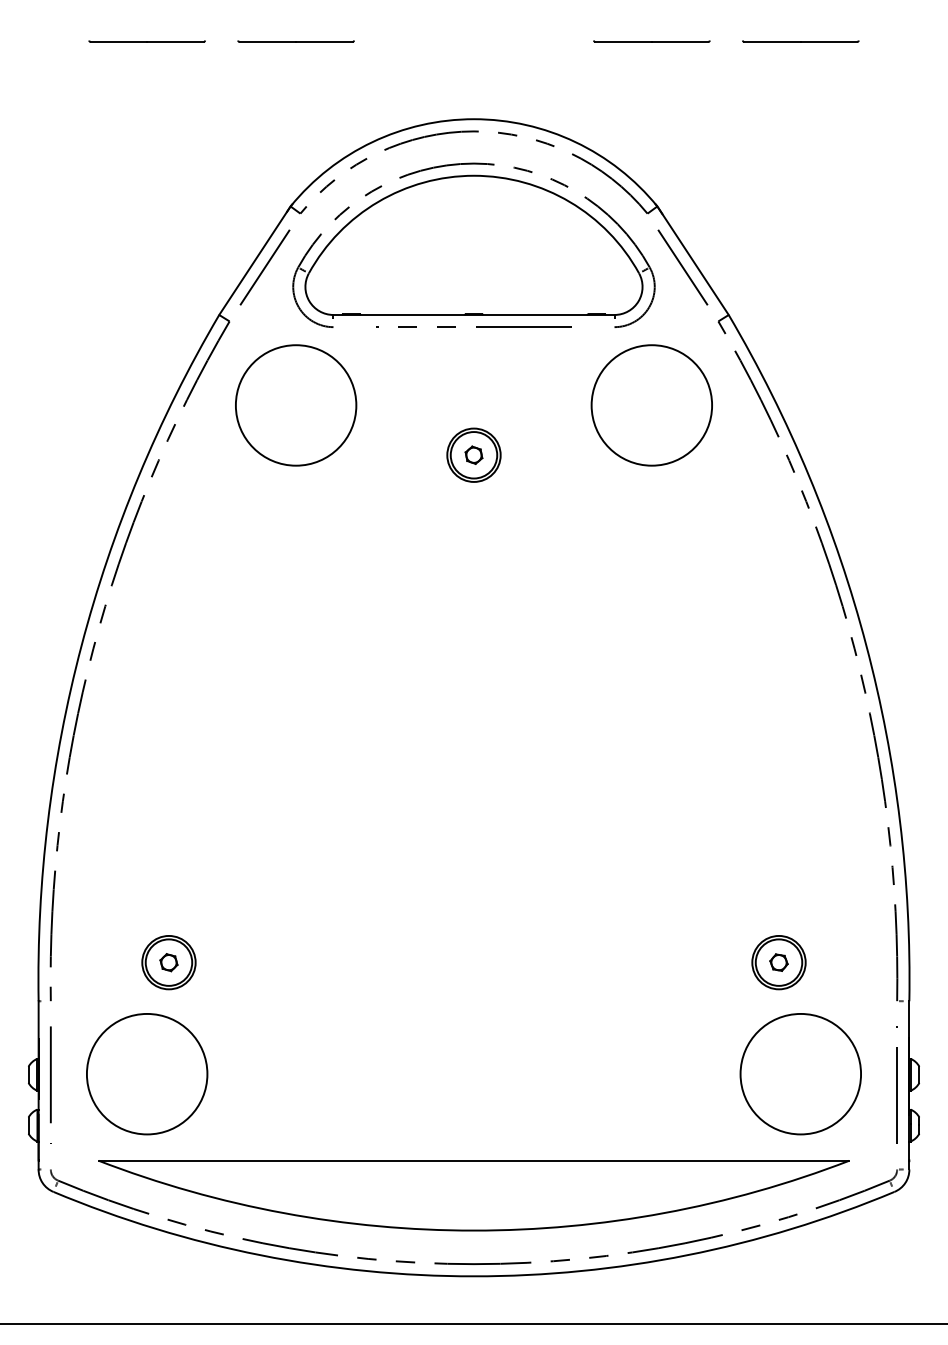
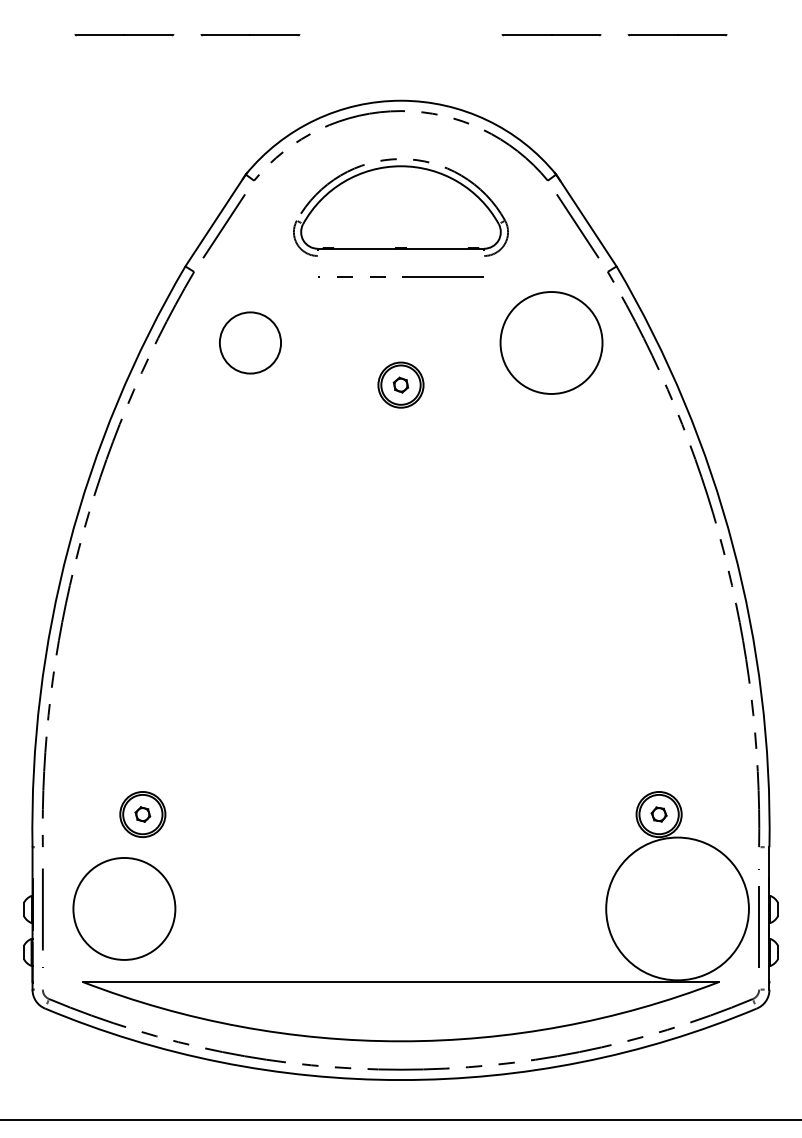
part: (473, 245) -> (400, 207), size x0.7
circle: (296, 404) -> (250, 342), size x0.6
circle: (800, 1073) -> (677, 908), size x1.4

